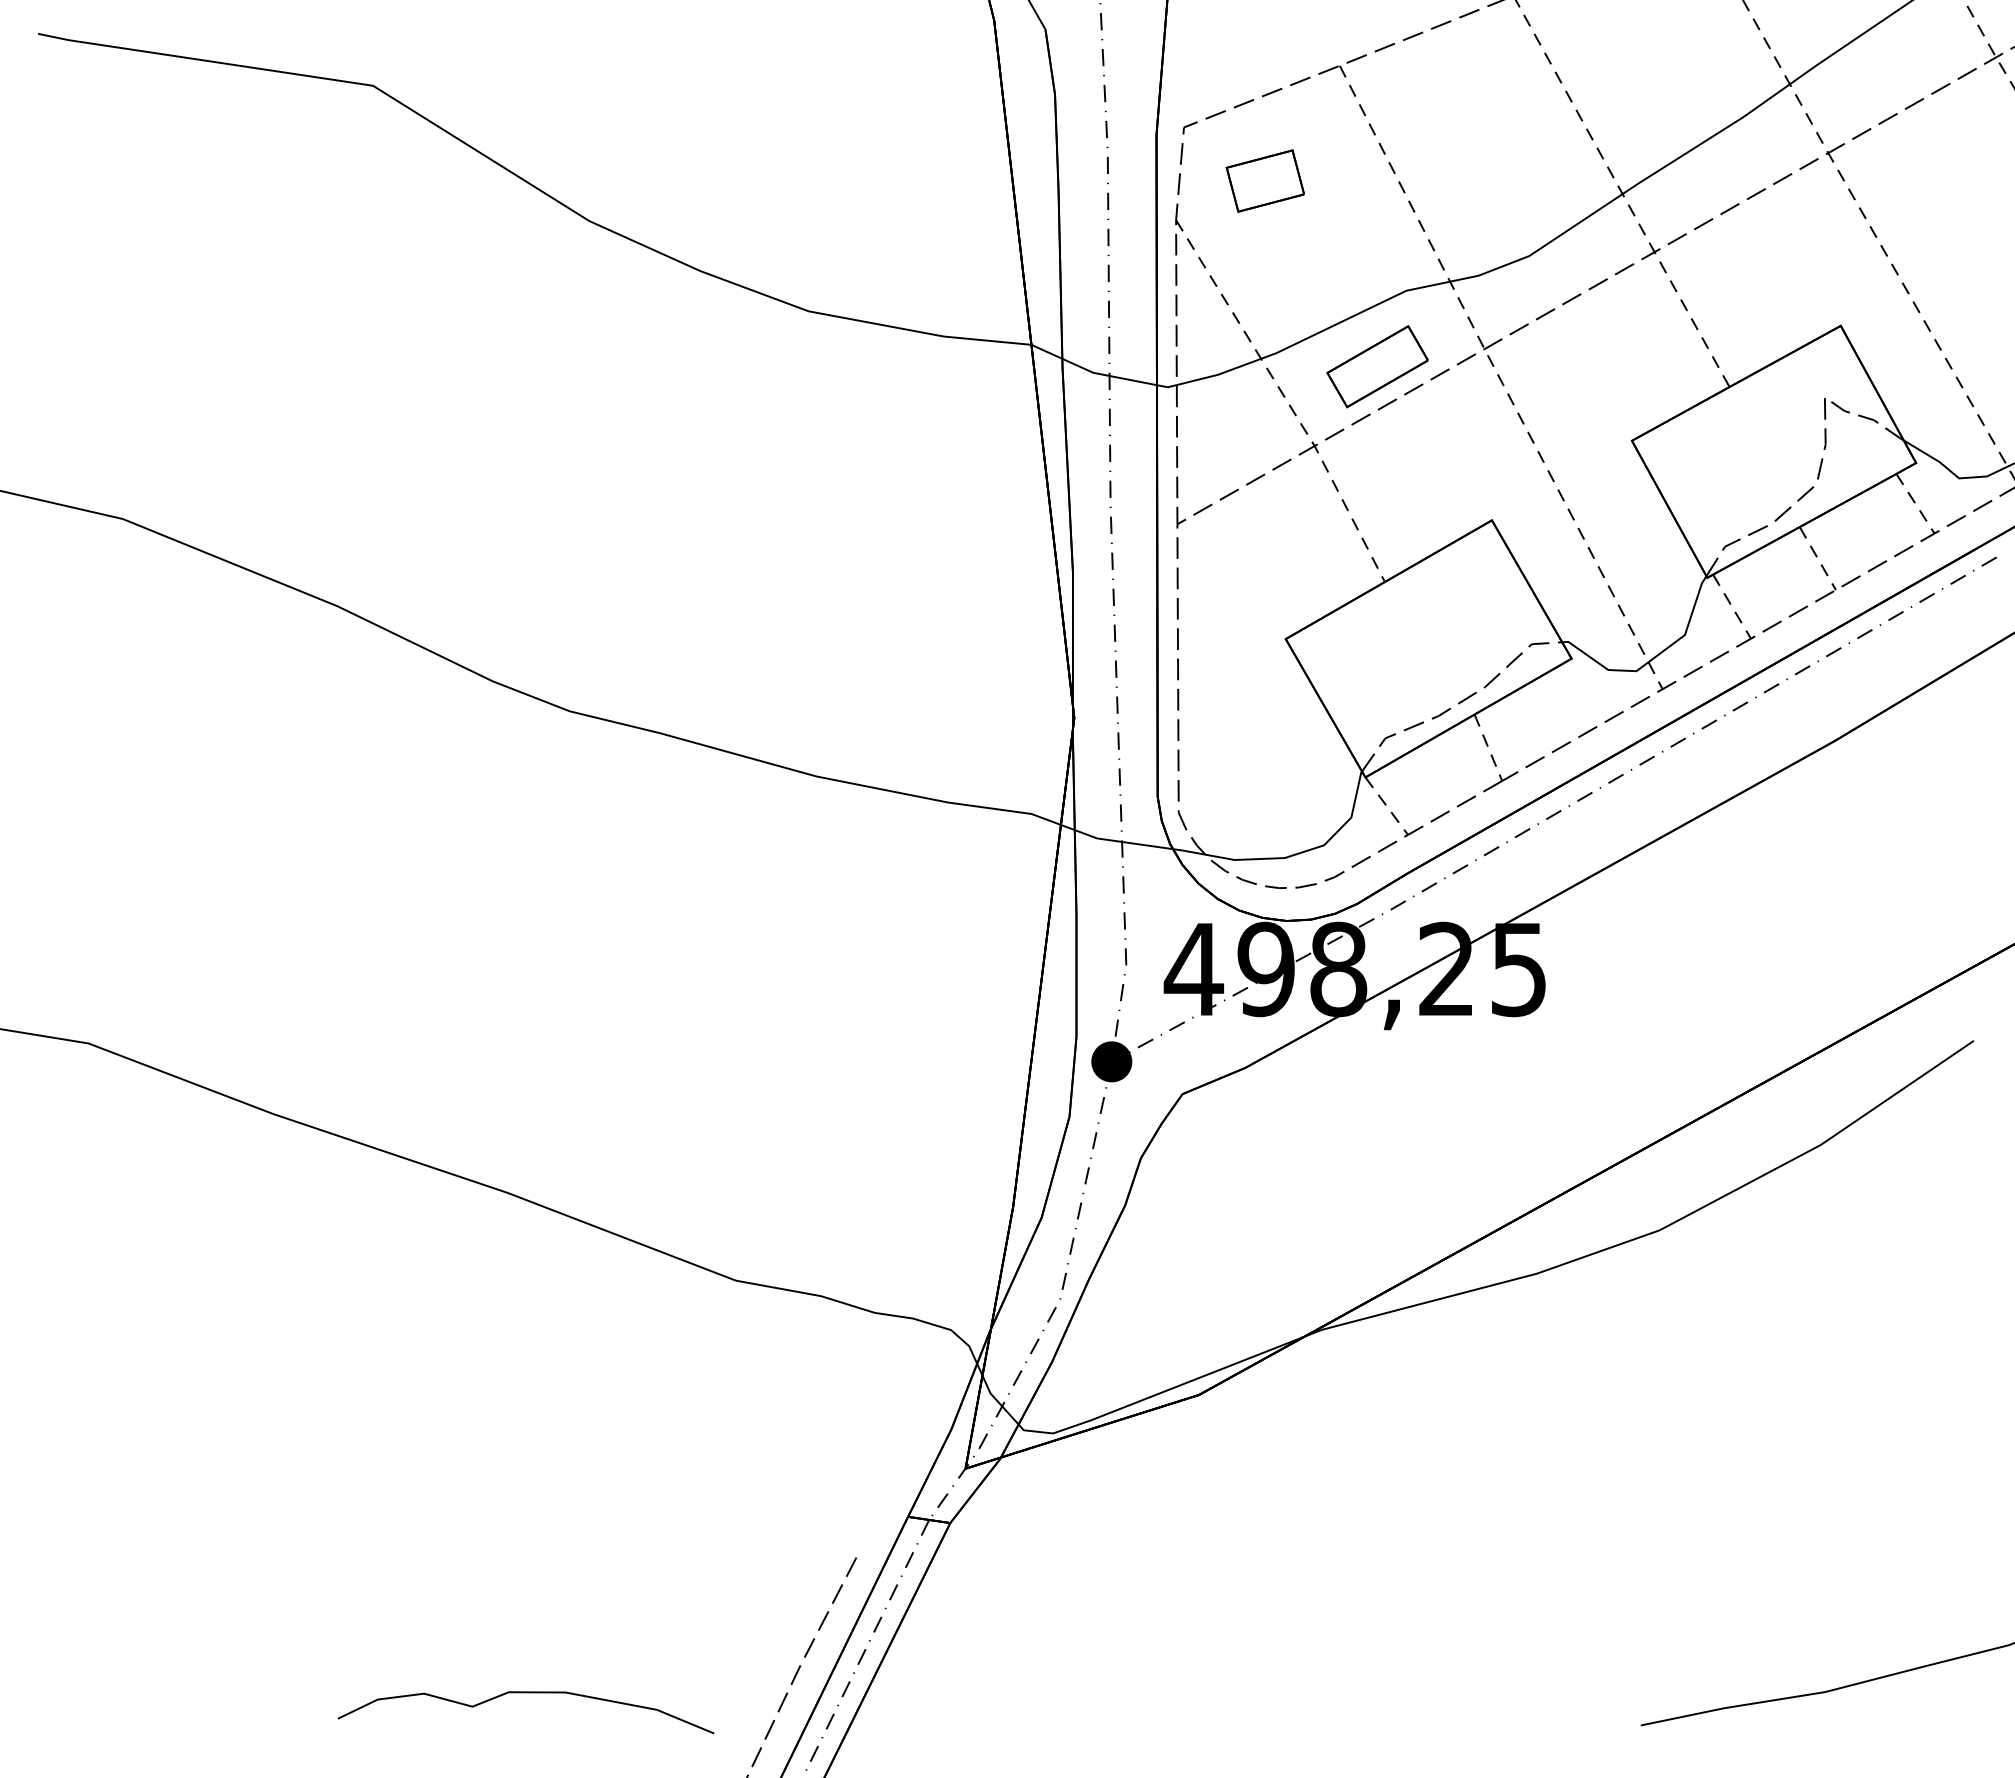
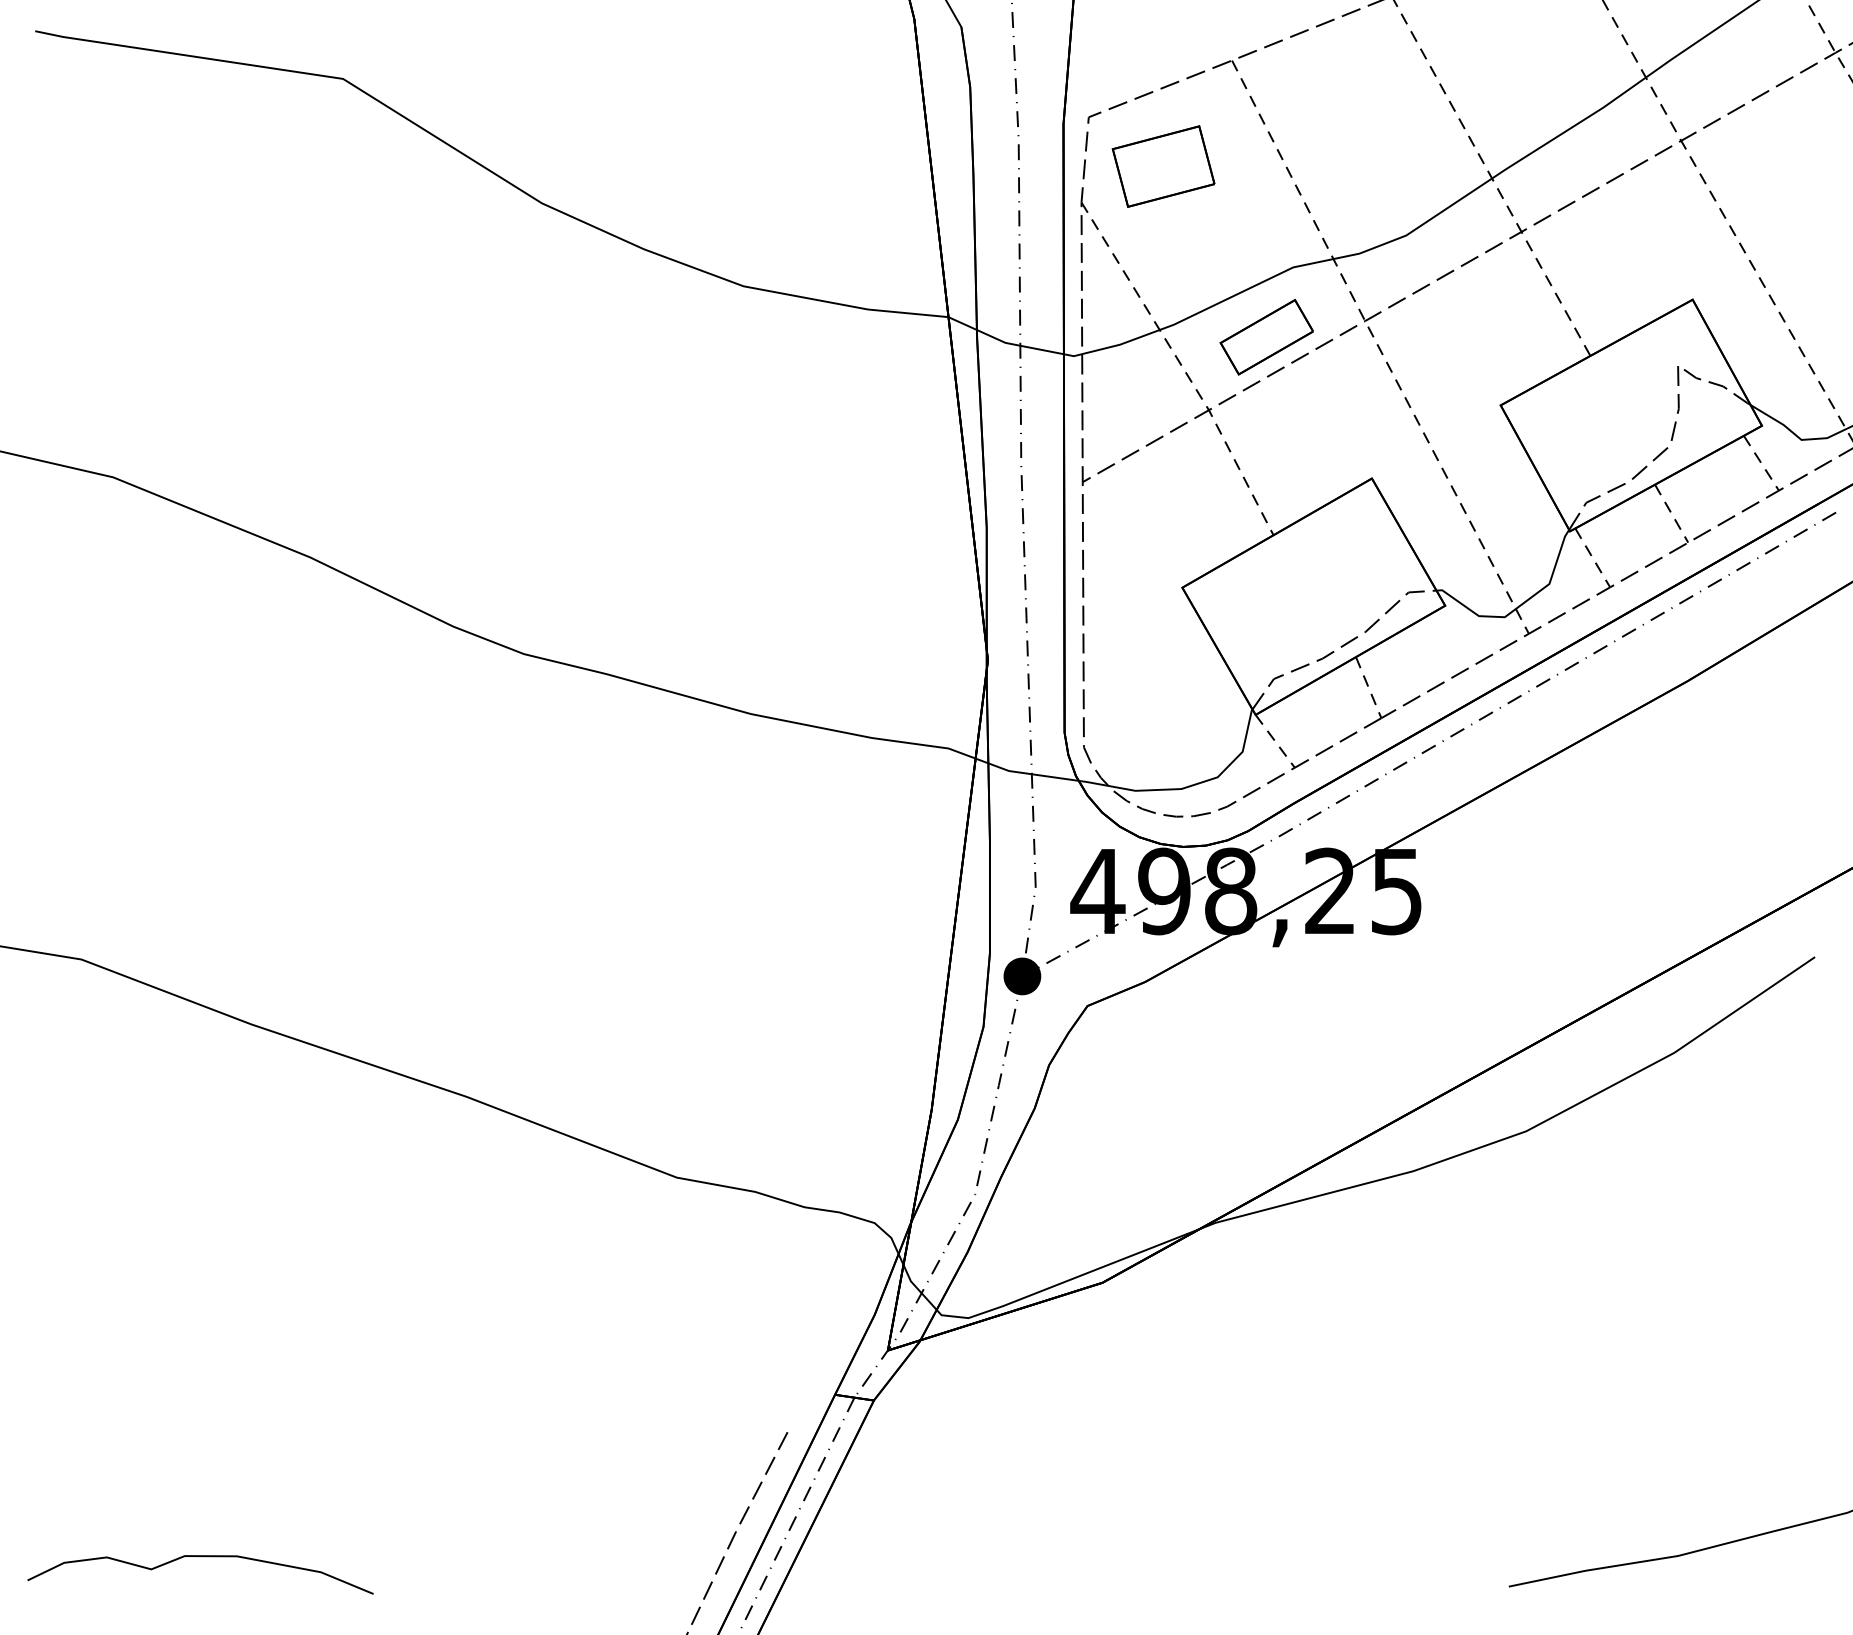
part: (1265, 180) -> (1163, 166), size x1.43
curve: (525, 1693) -> (200, 1557), moved

